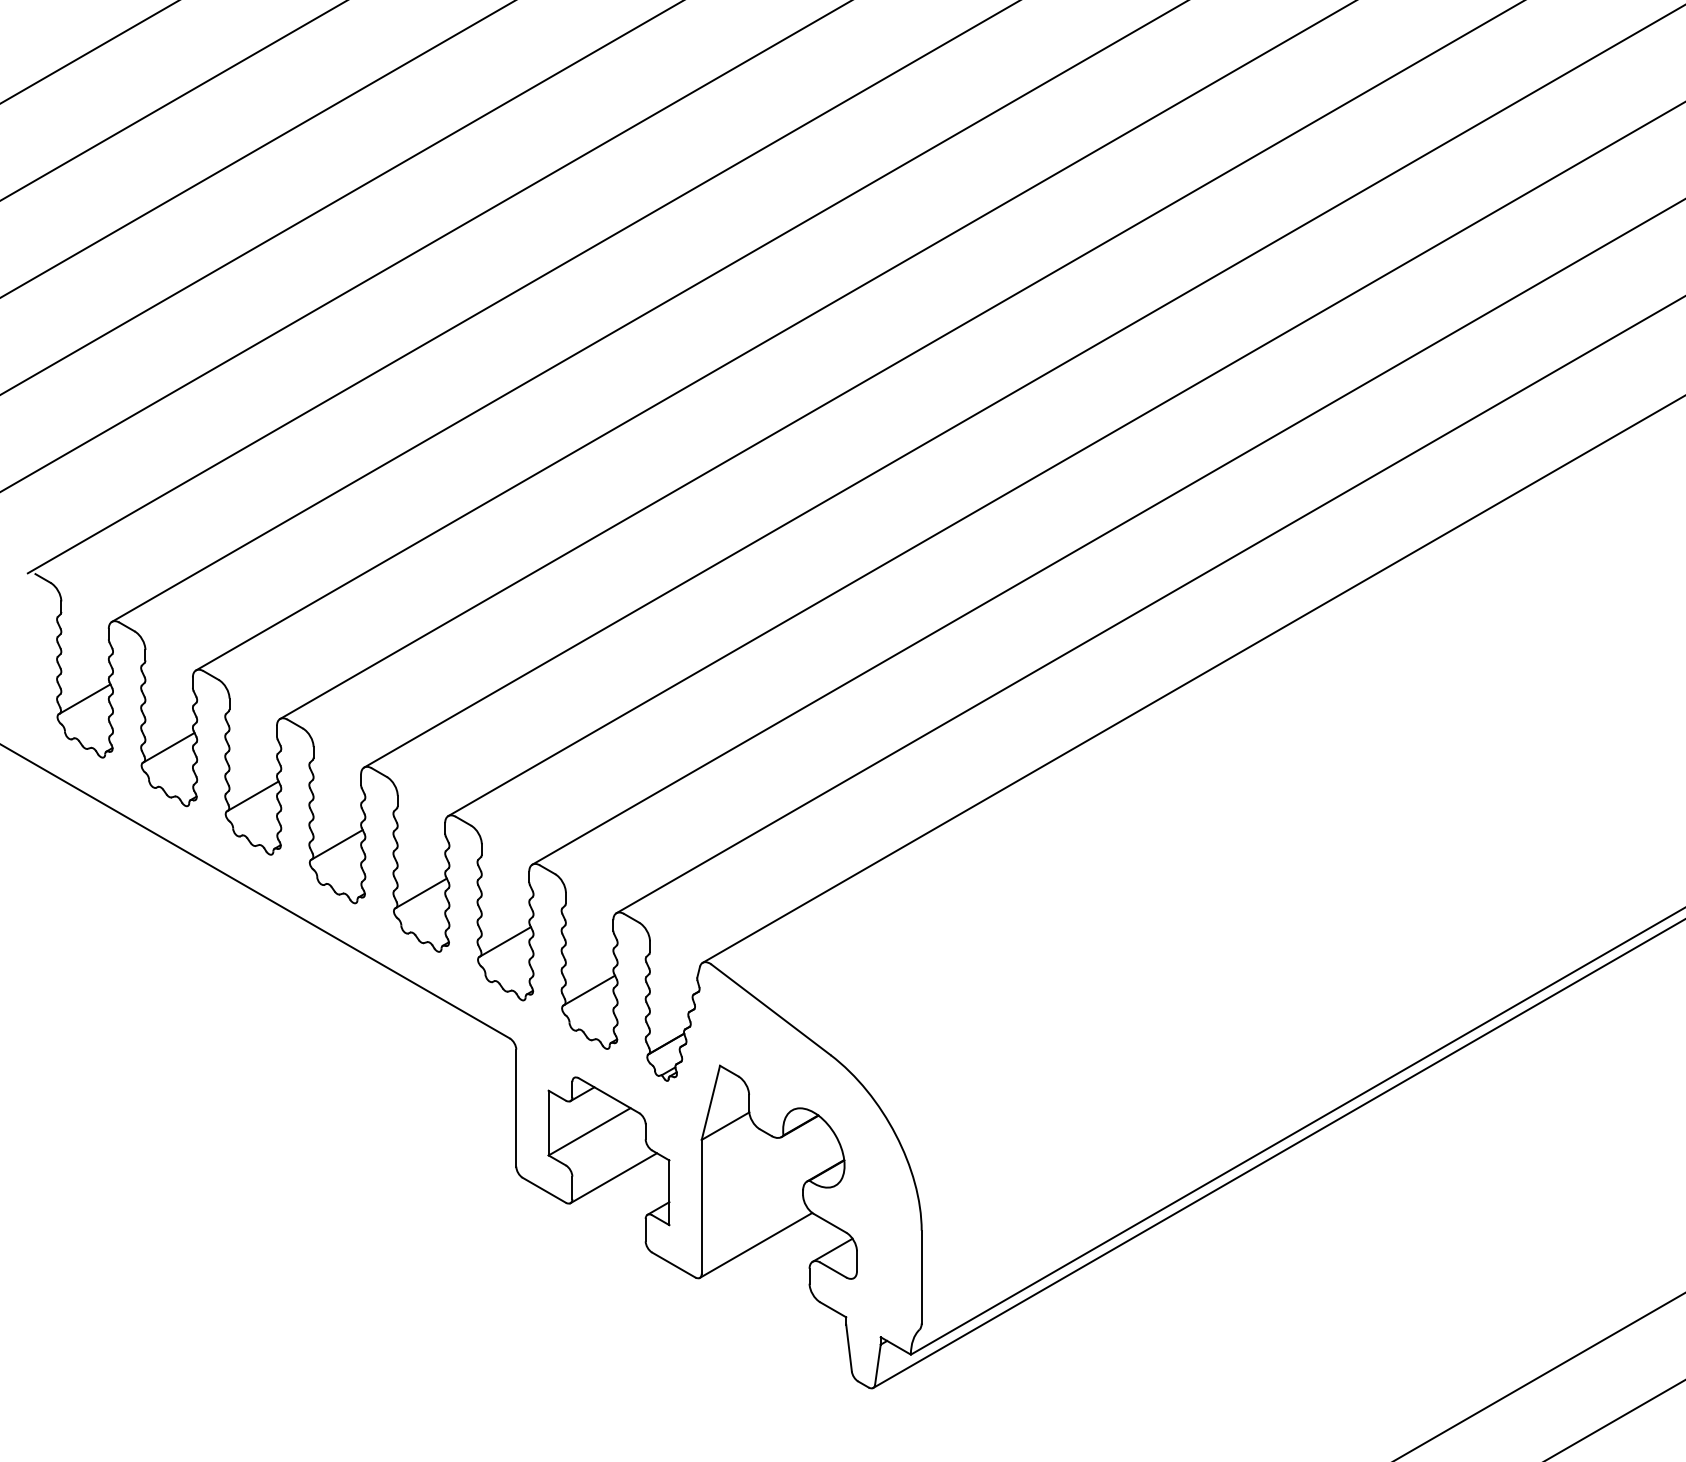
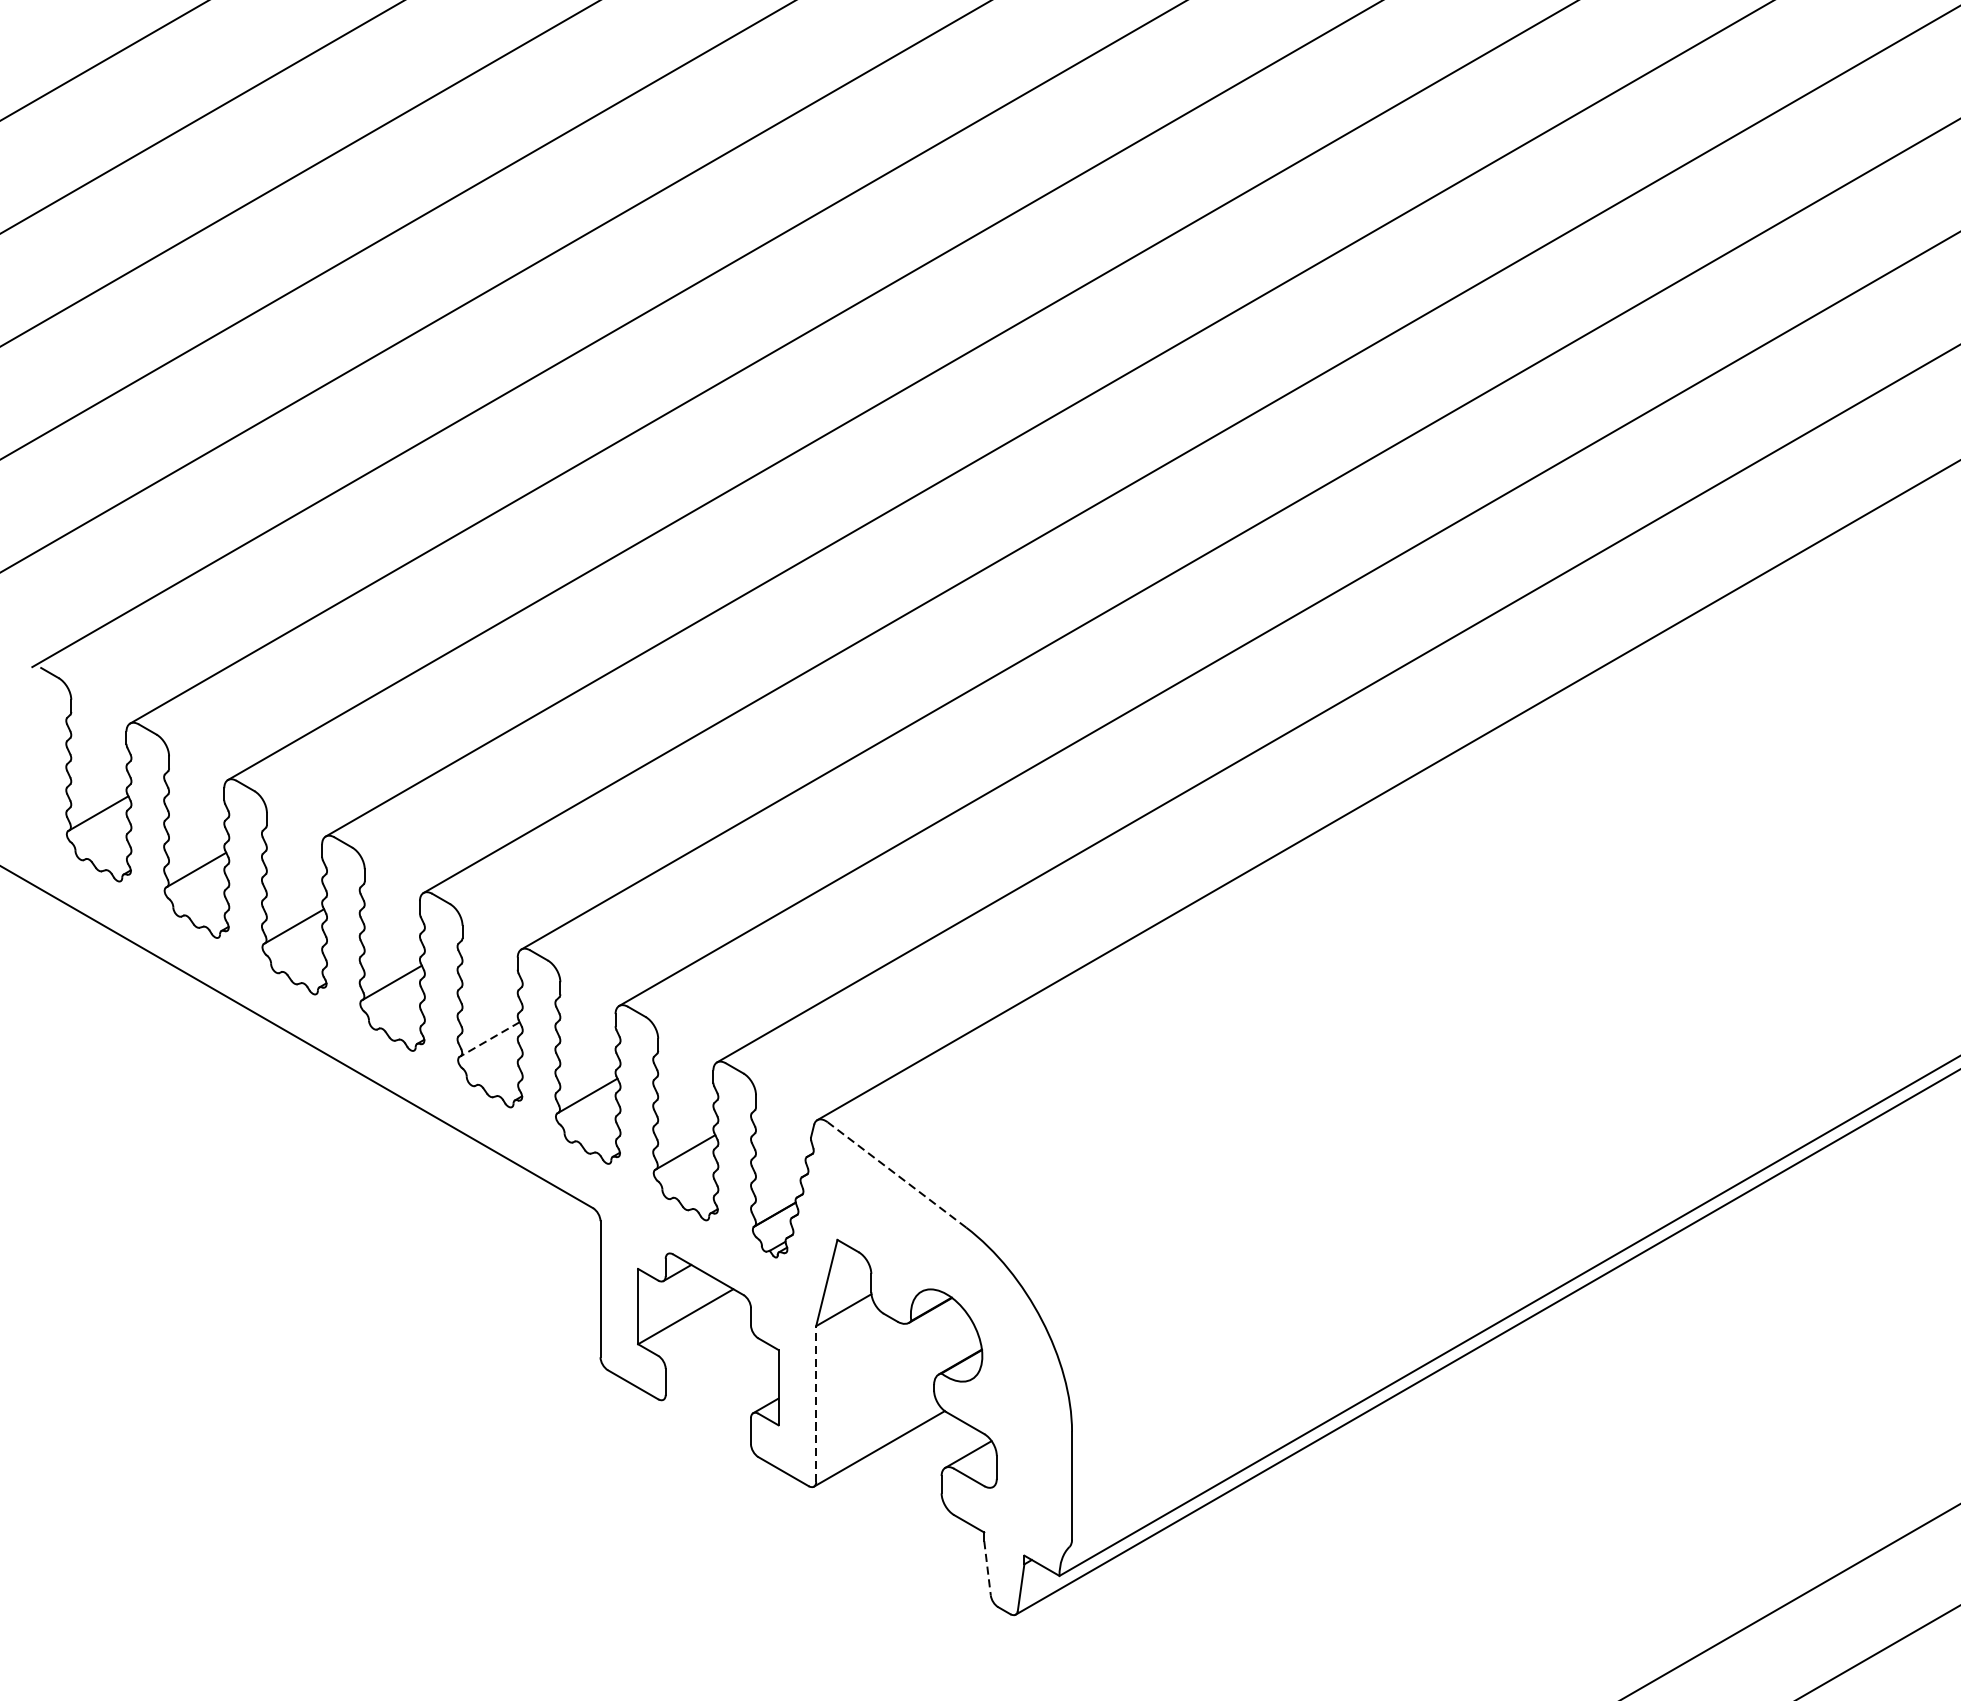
line: (421, 893) -> (490, 1039), solid -> dashed
line: (771, 1009) -> (897, 1174), solid -> dashed
line: (613, 1178) -> (713, 1371), removed
line: (701, 1206) -> (815, 1403), solid -> dashed
line: (849, 1348) -> (988, 1568), solid -> dashed

